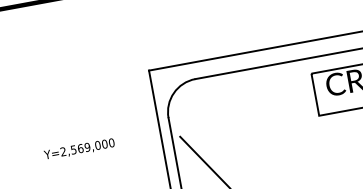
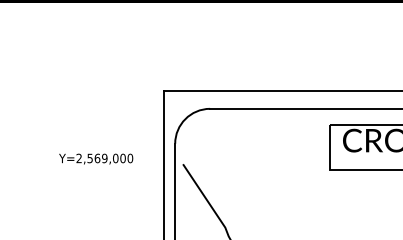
text: (79, 148) -> (96, 158), moved

